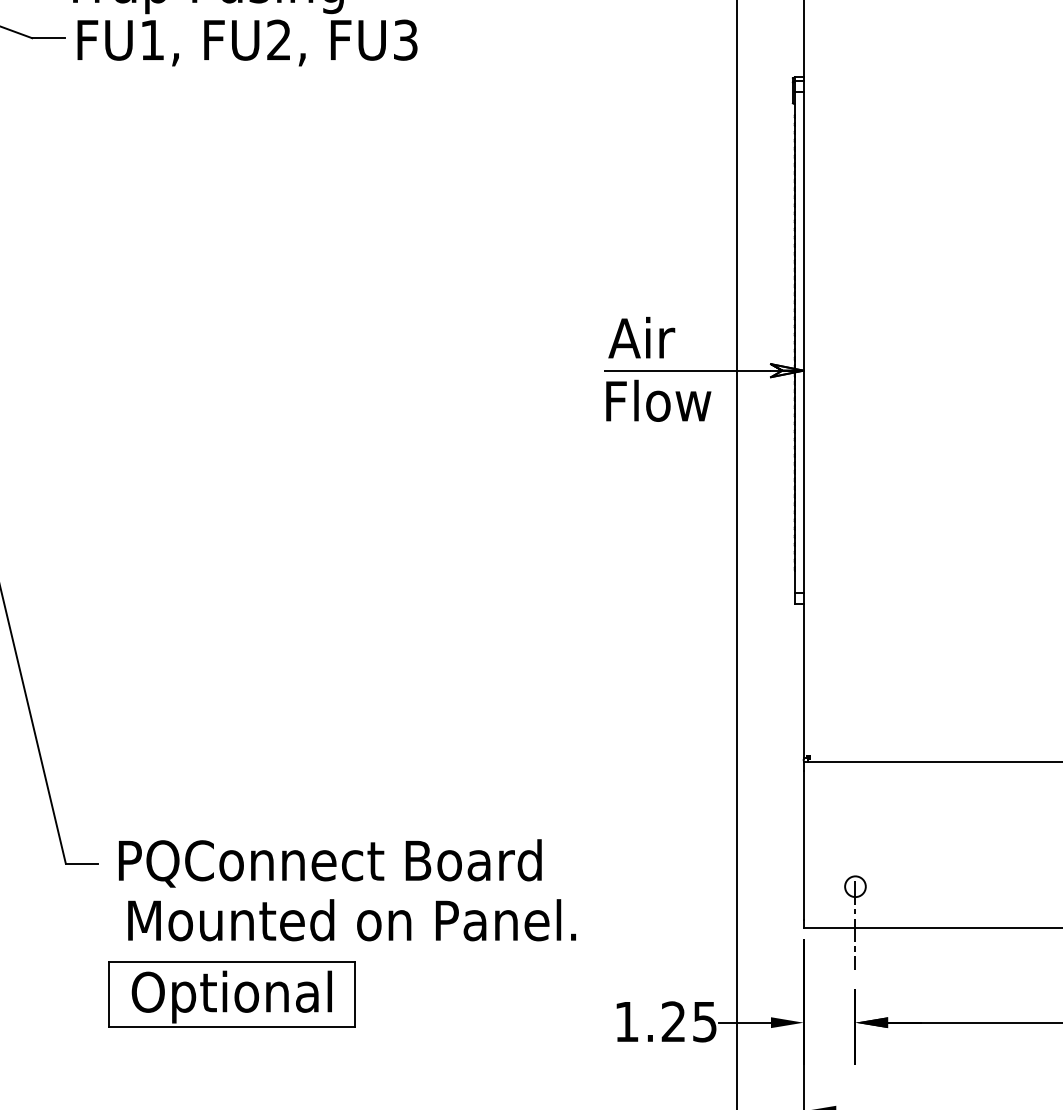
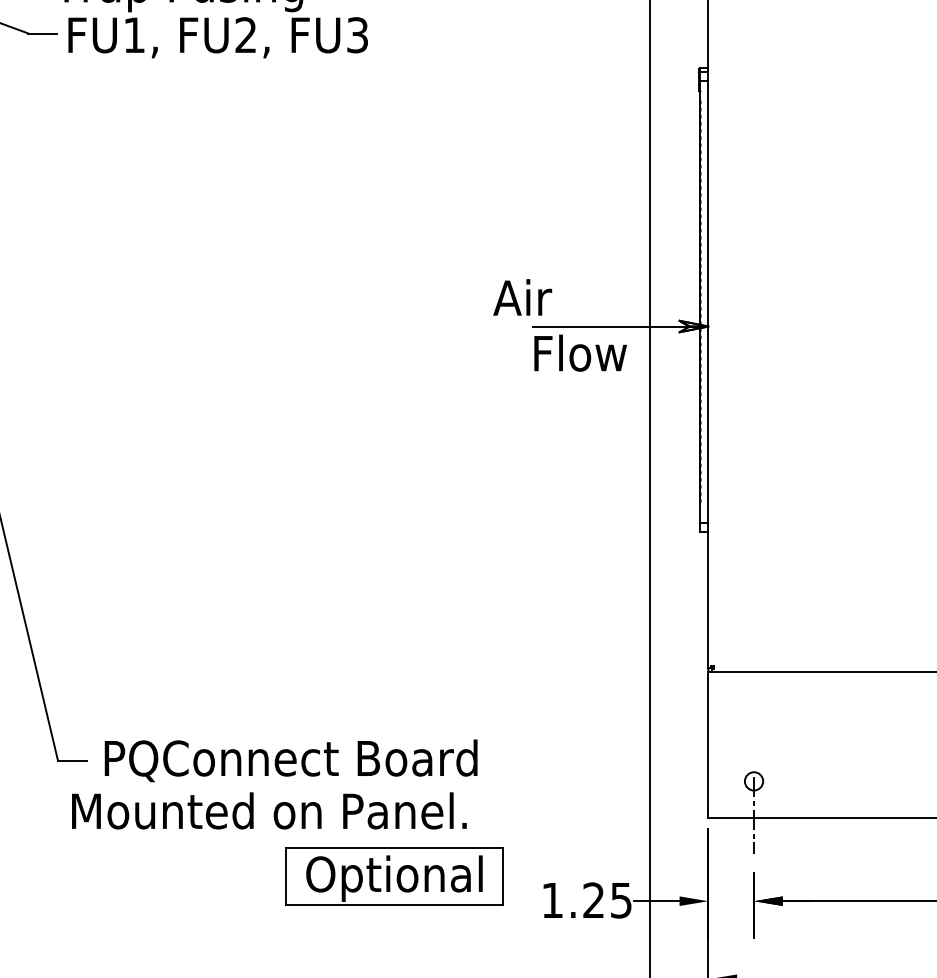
text: (641, 337) -> (522, 297), moved
text: (352, 919) -> (269, 810), moved
part: (231, 994) -> (394, 876), moved

